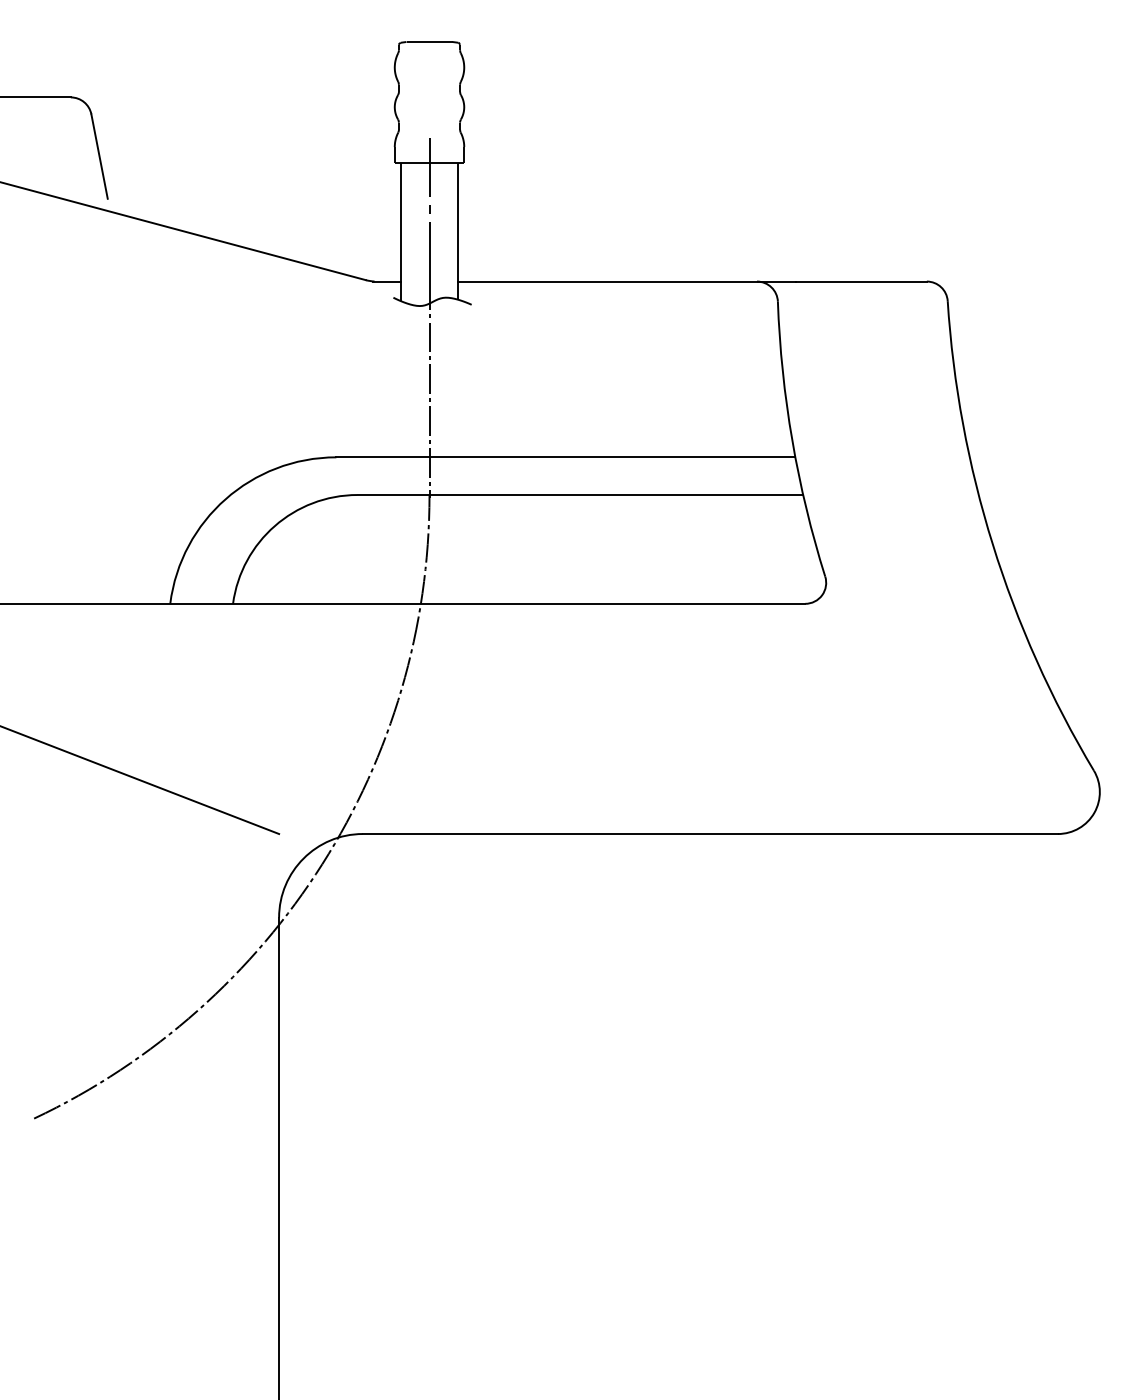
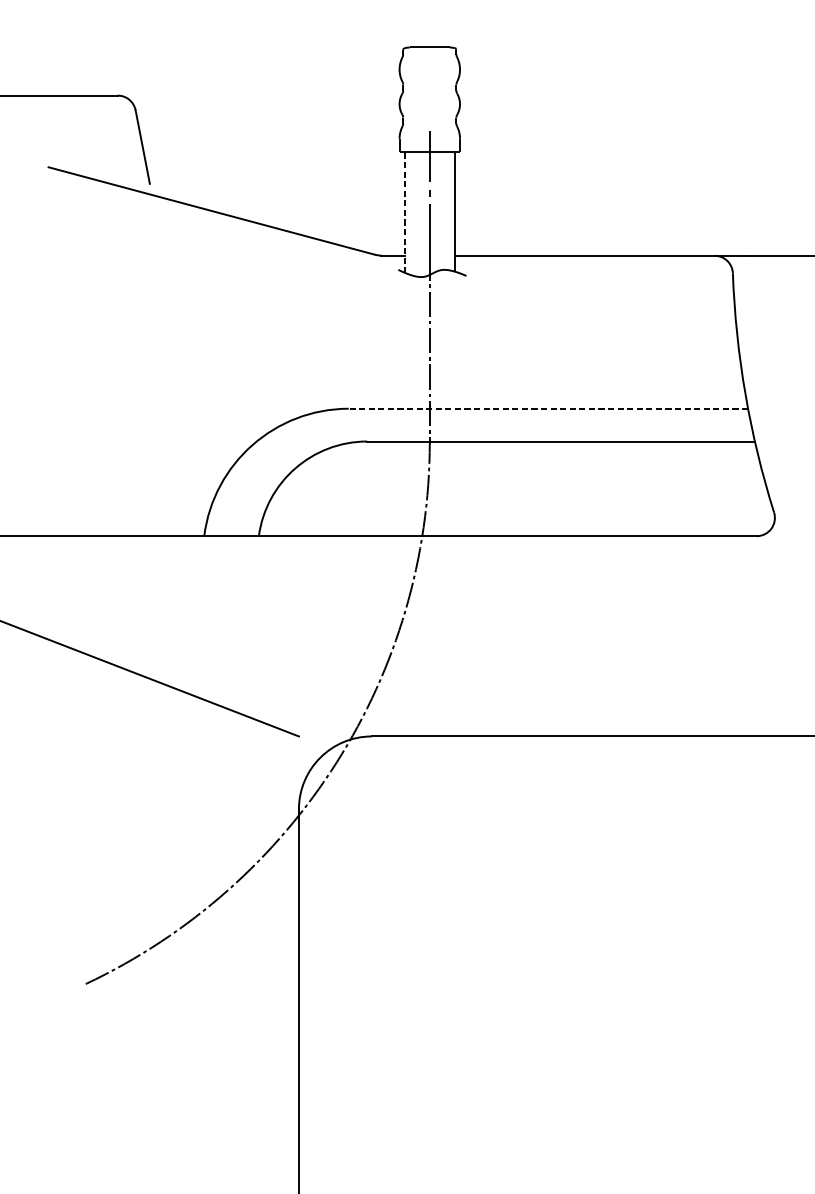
line: (401, 232) -> (405, 213), solid -> dashed
line: (565, 457) -> (548, 408), solid -> dashed

